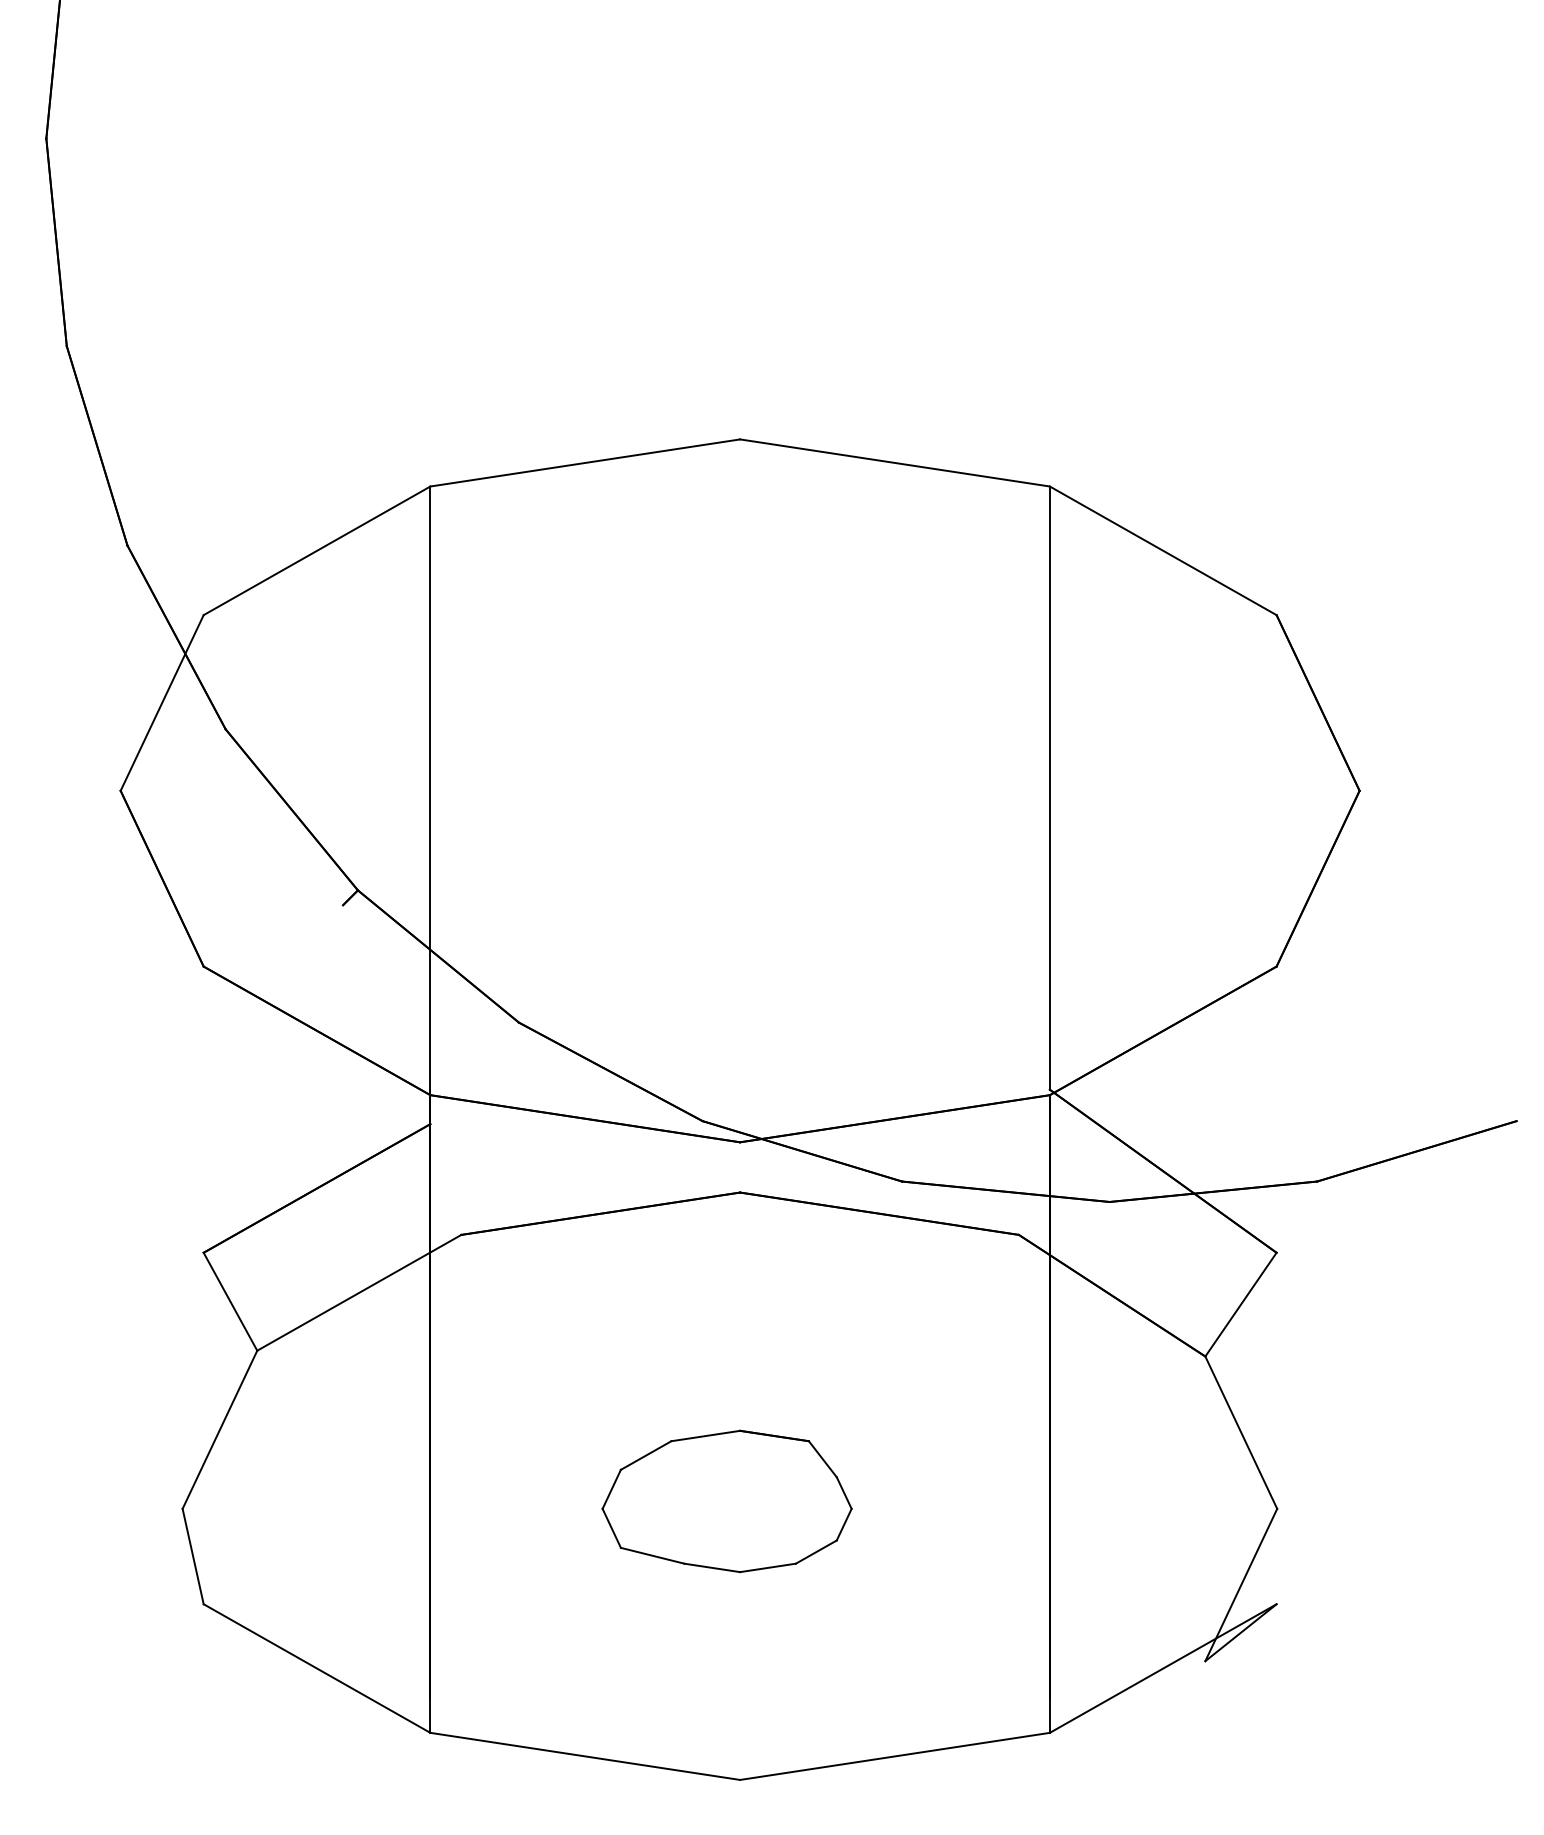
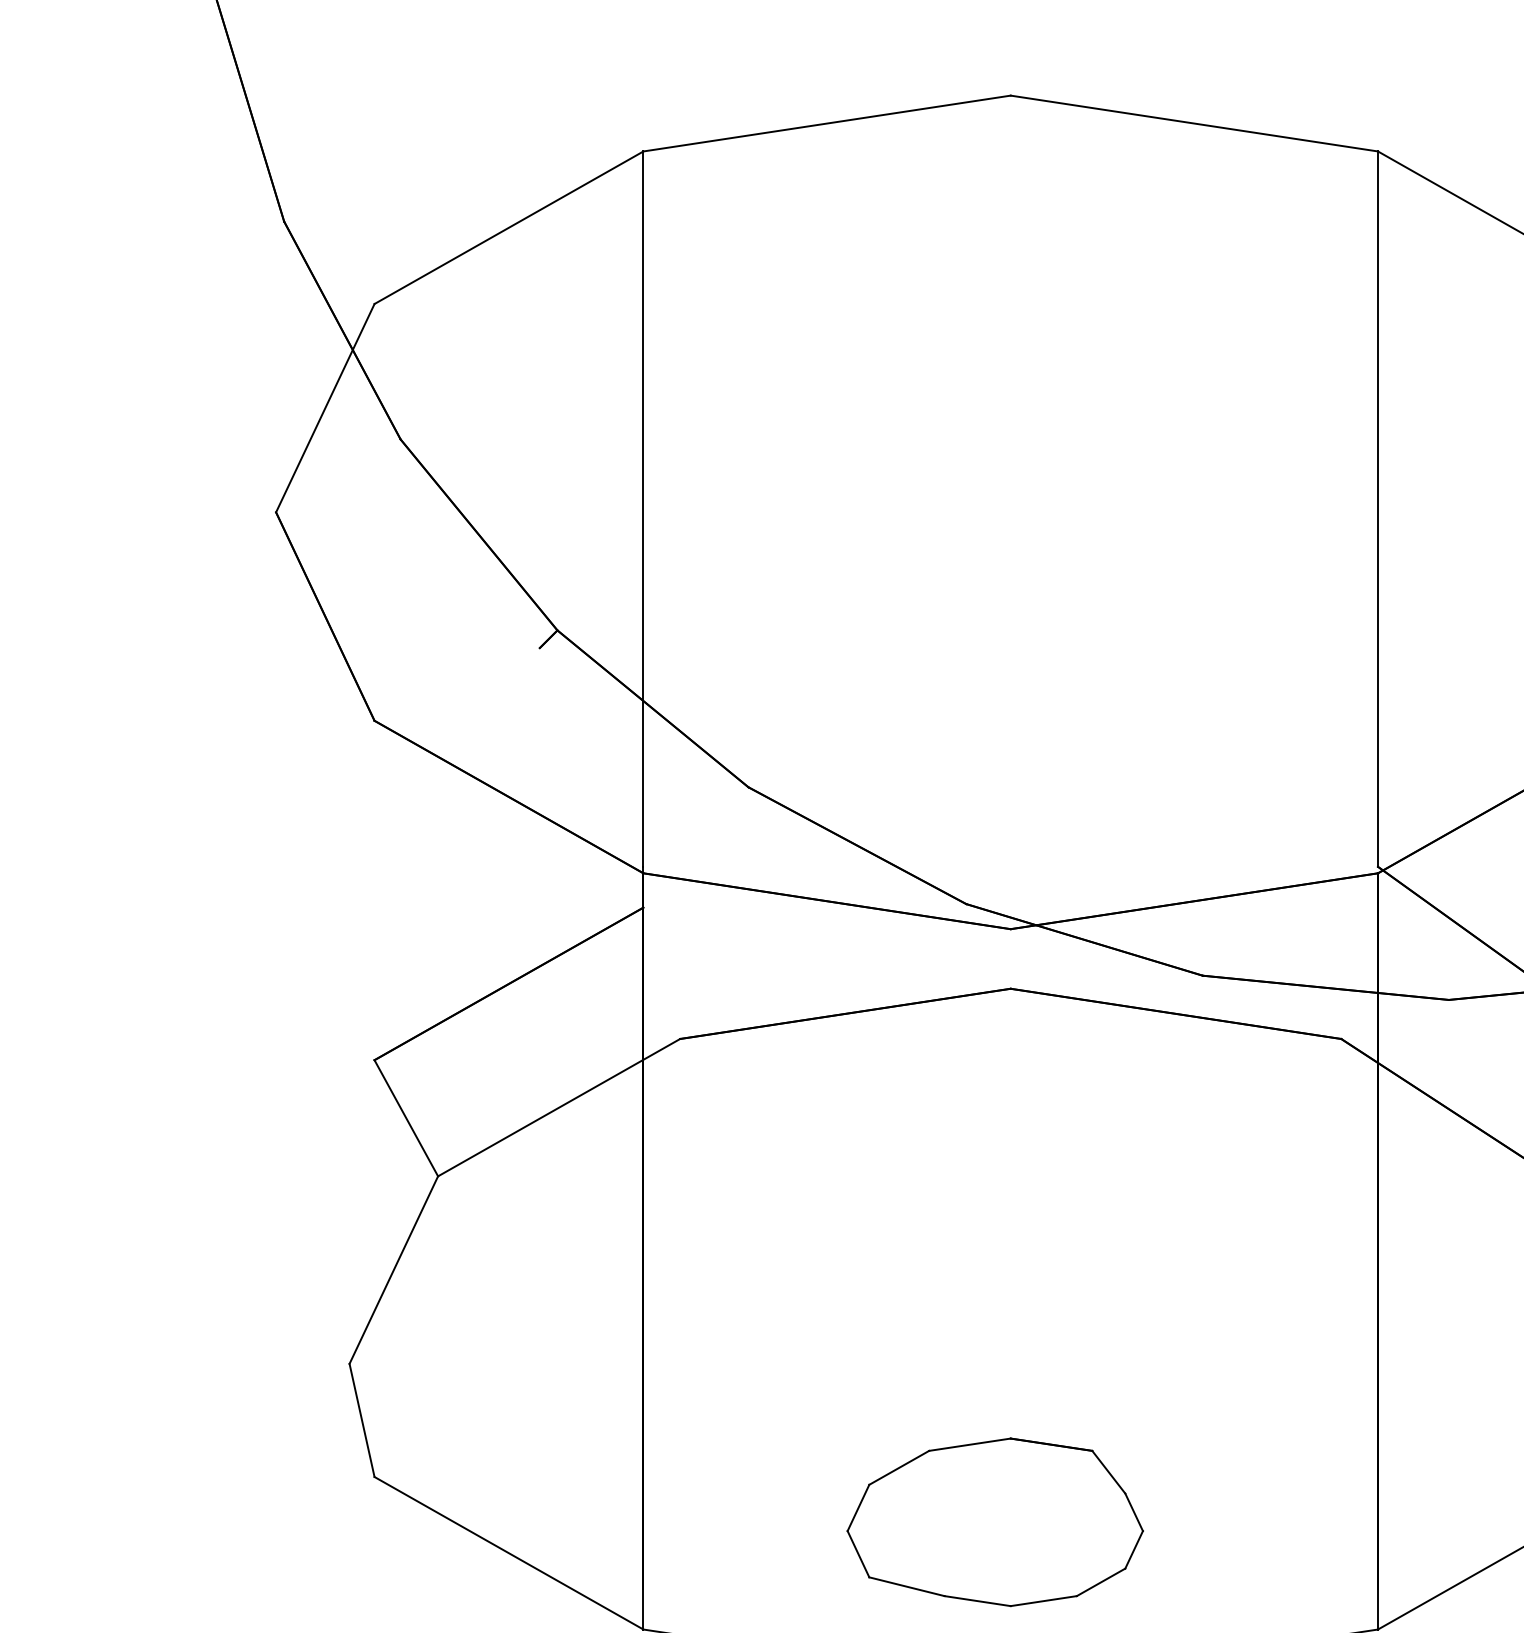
part: (726, 1501) -> (994, 1522), moved

